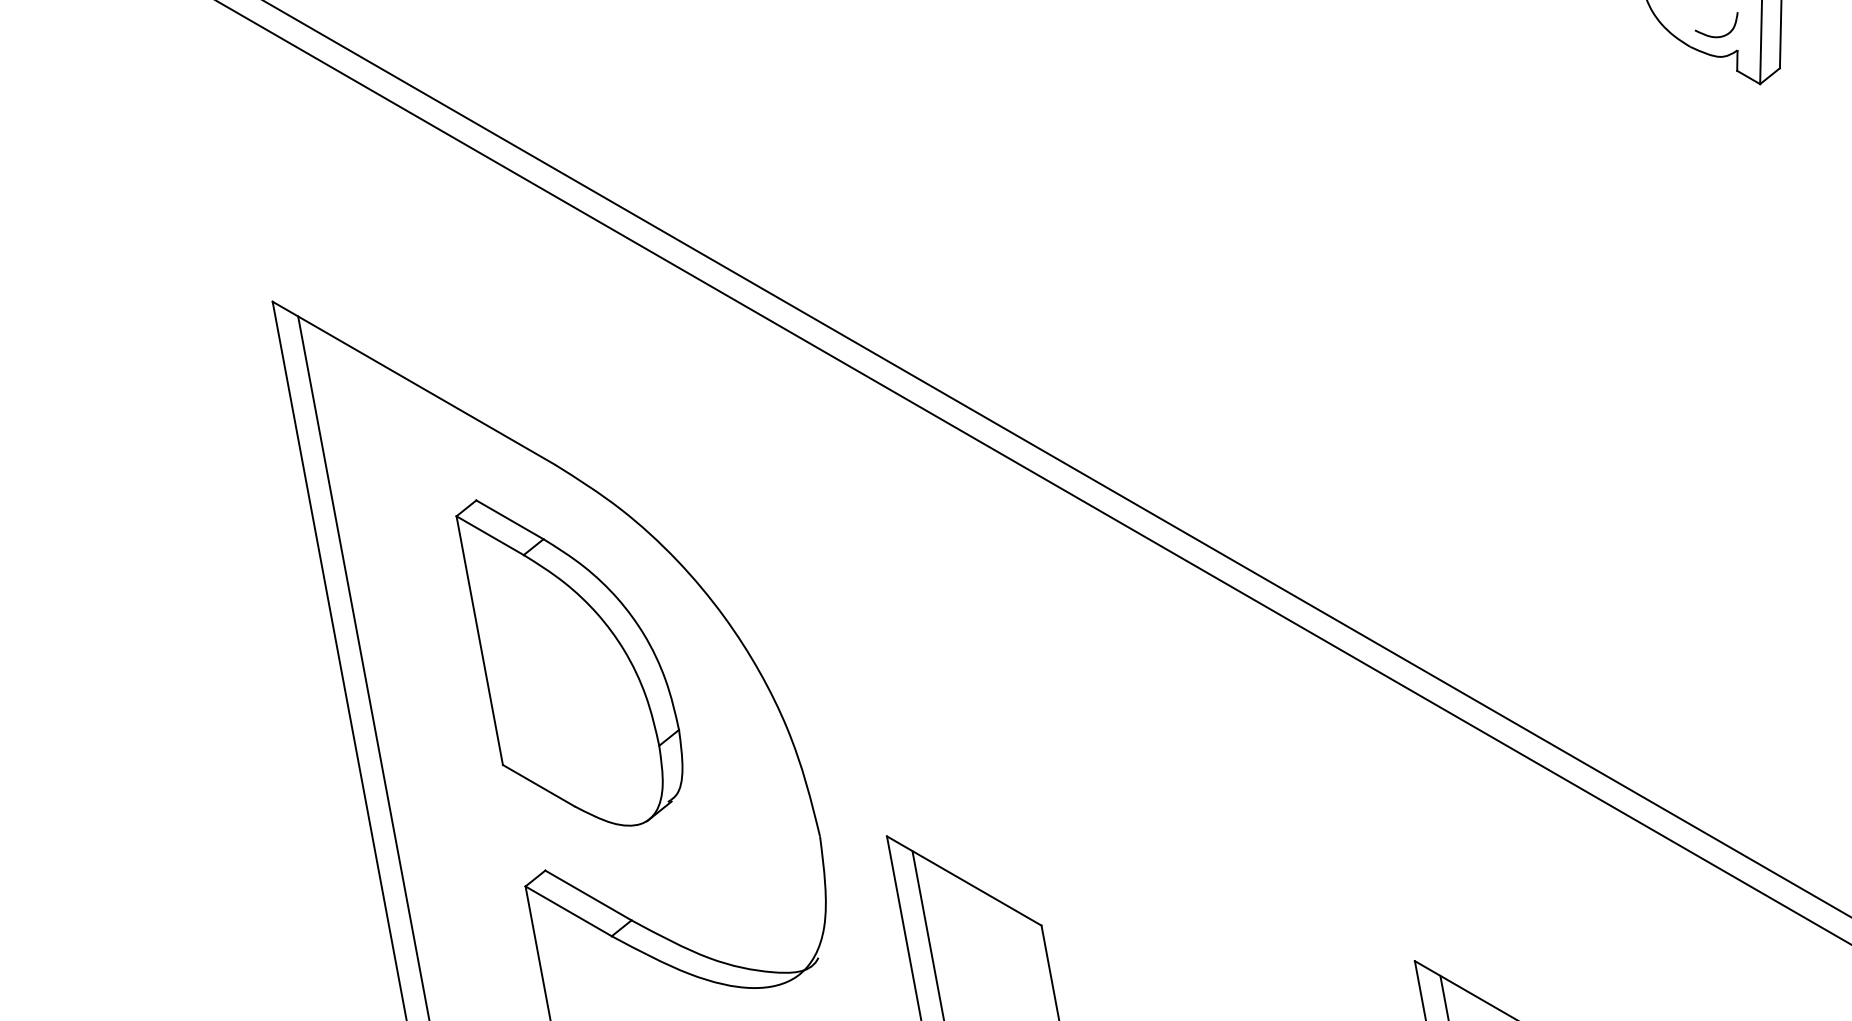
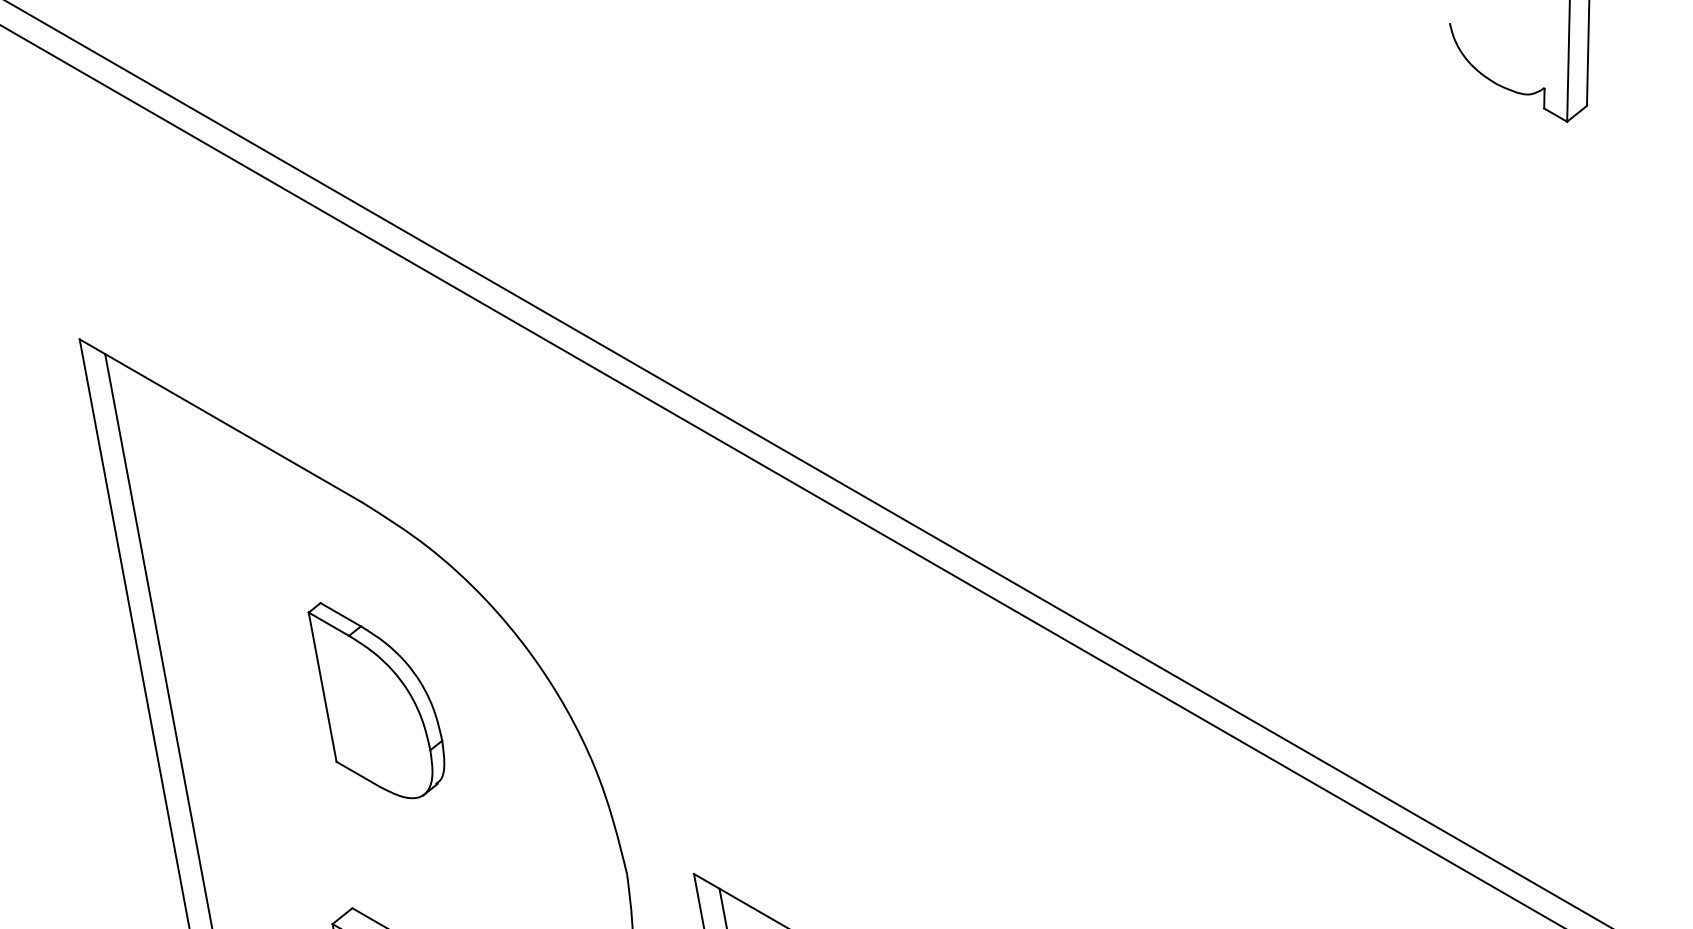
curve: (1716, 36) -> (1523, 74), removed
part: (569, 662) -> (376, 700), size x0.6

